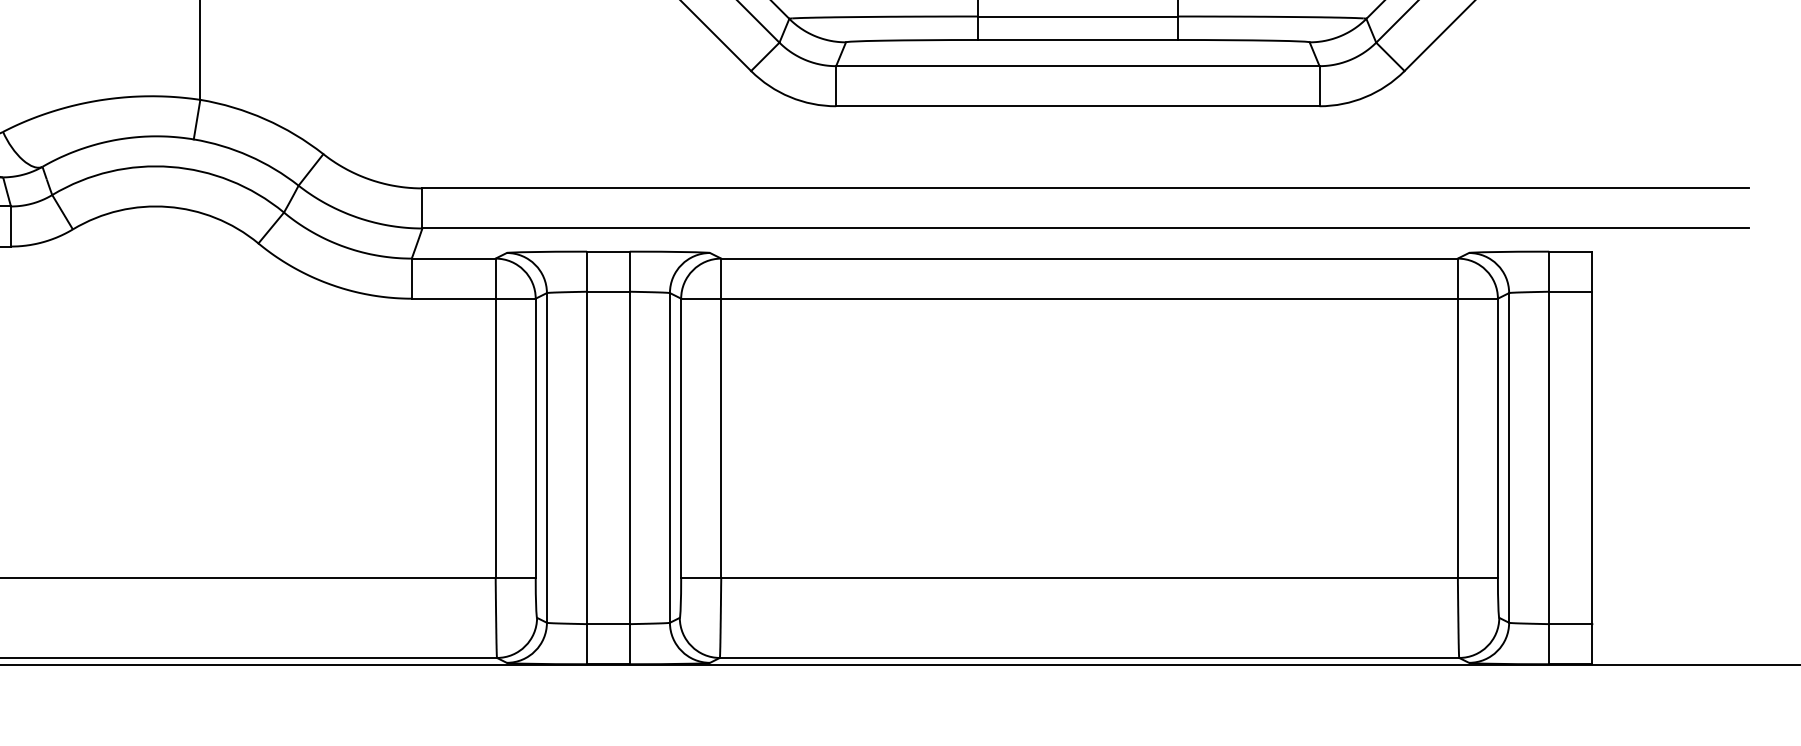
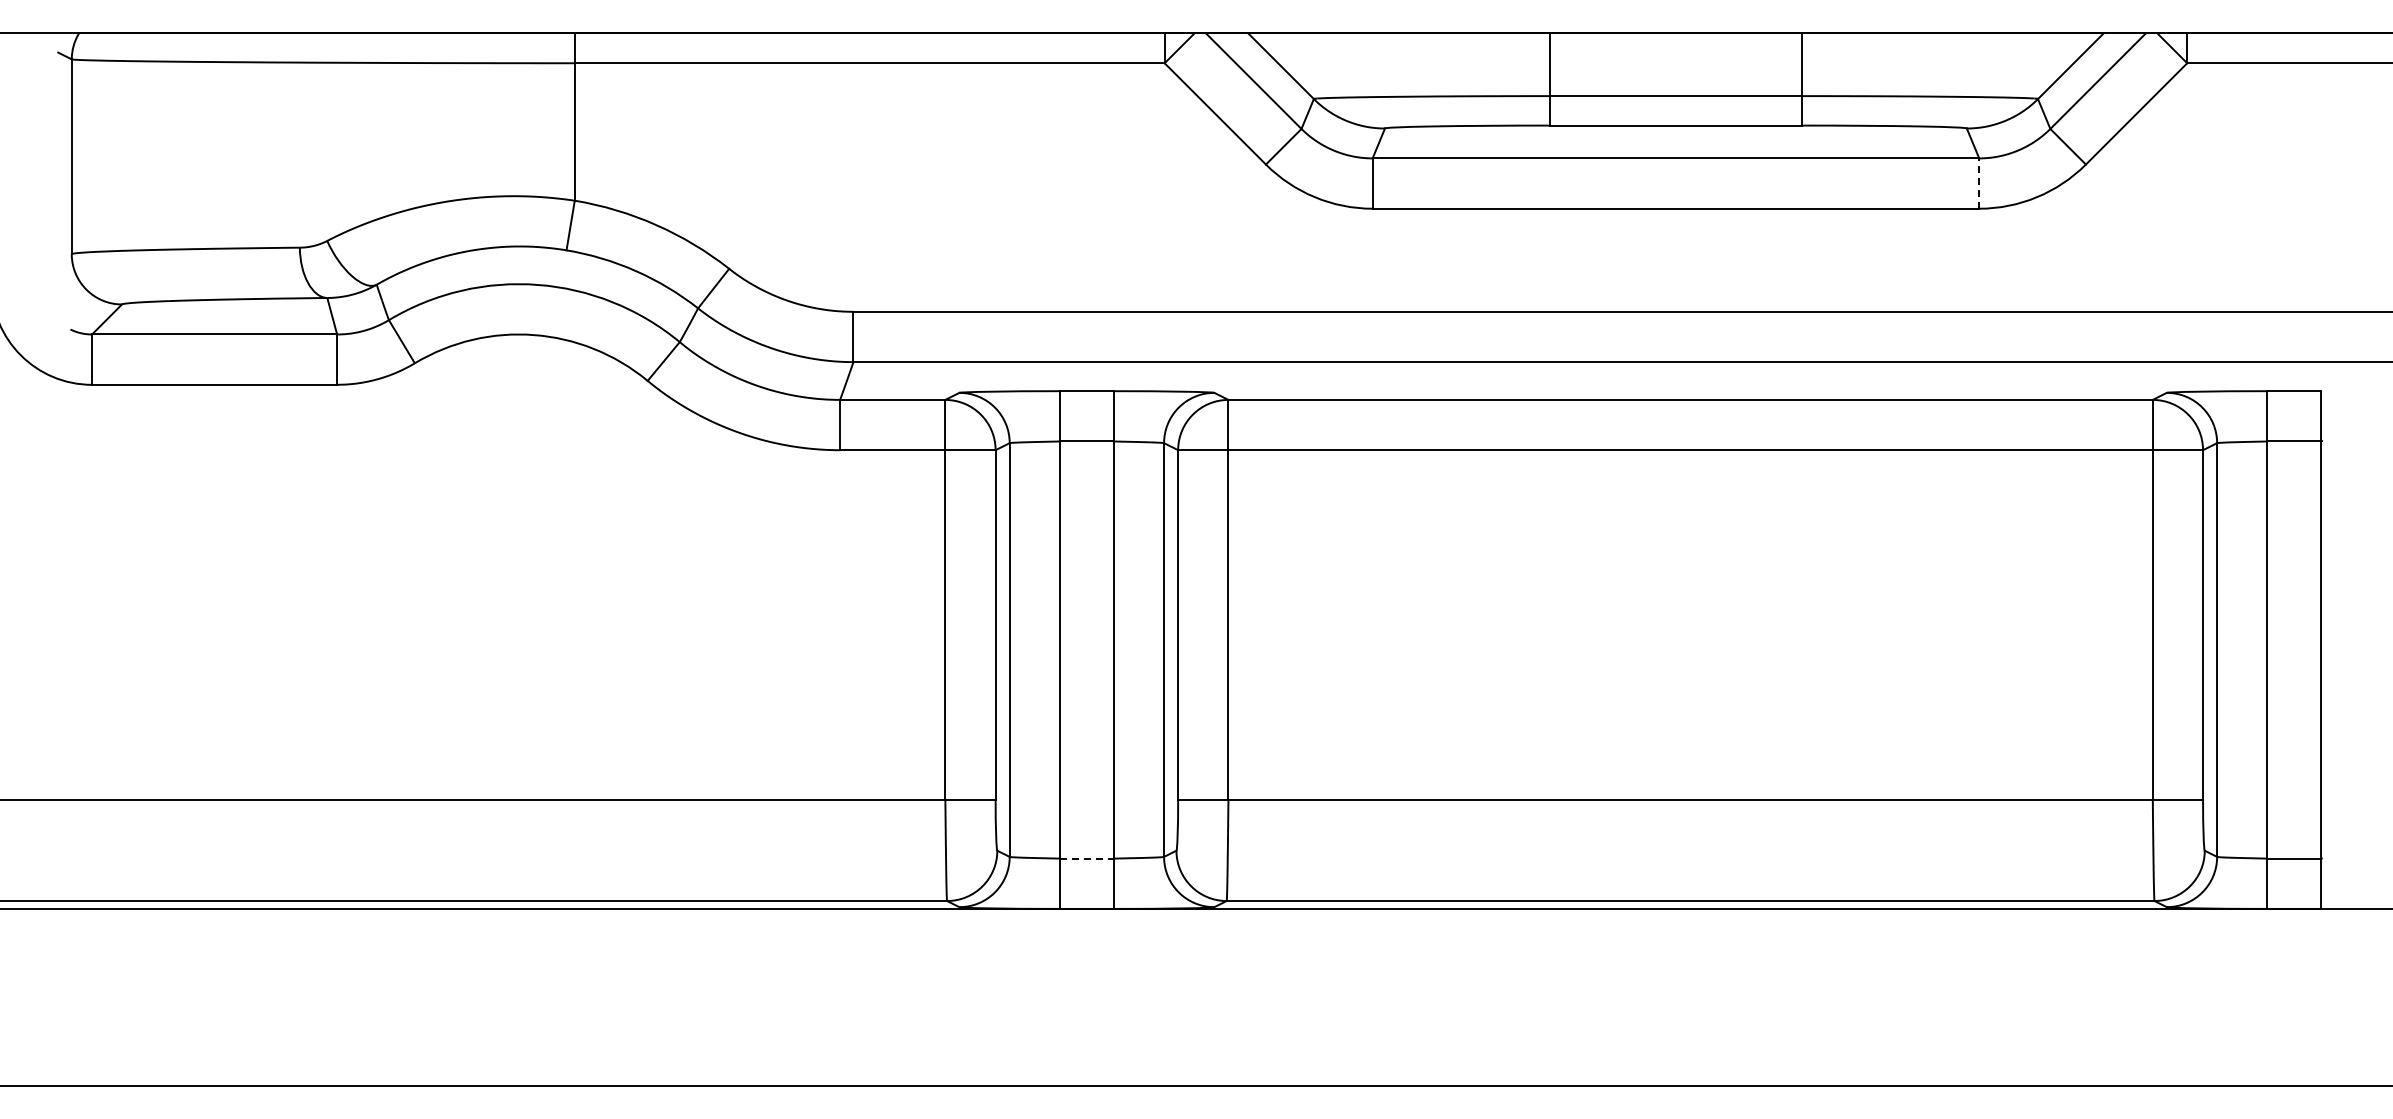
line: (1319, 86) -> (1979, 183), solid -> dashed
line: (608, 624) -> (1086, 858), solid -> dashed

